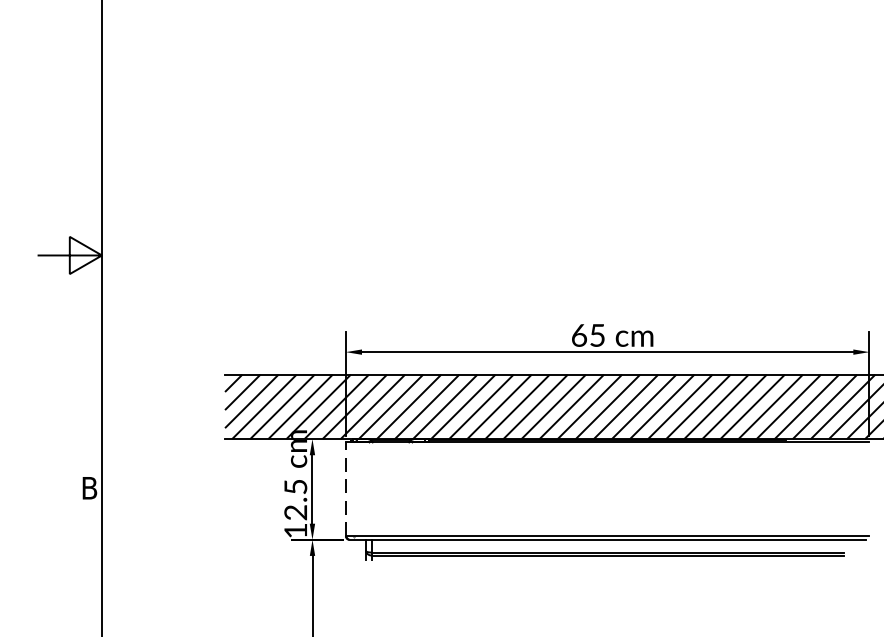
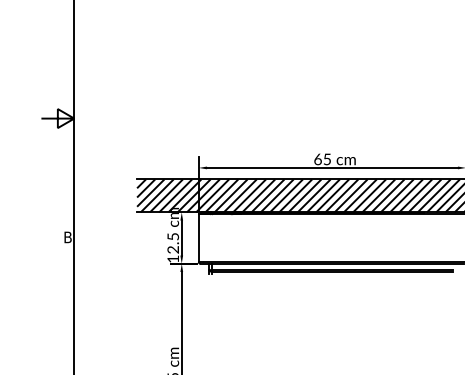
line: (345, 488) -> (198, 237), dashed -> solid

